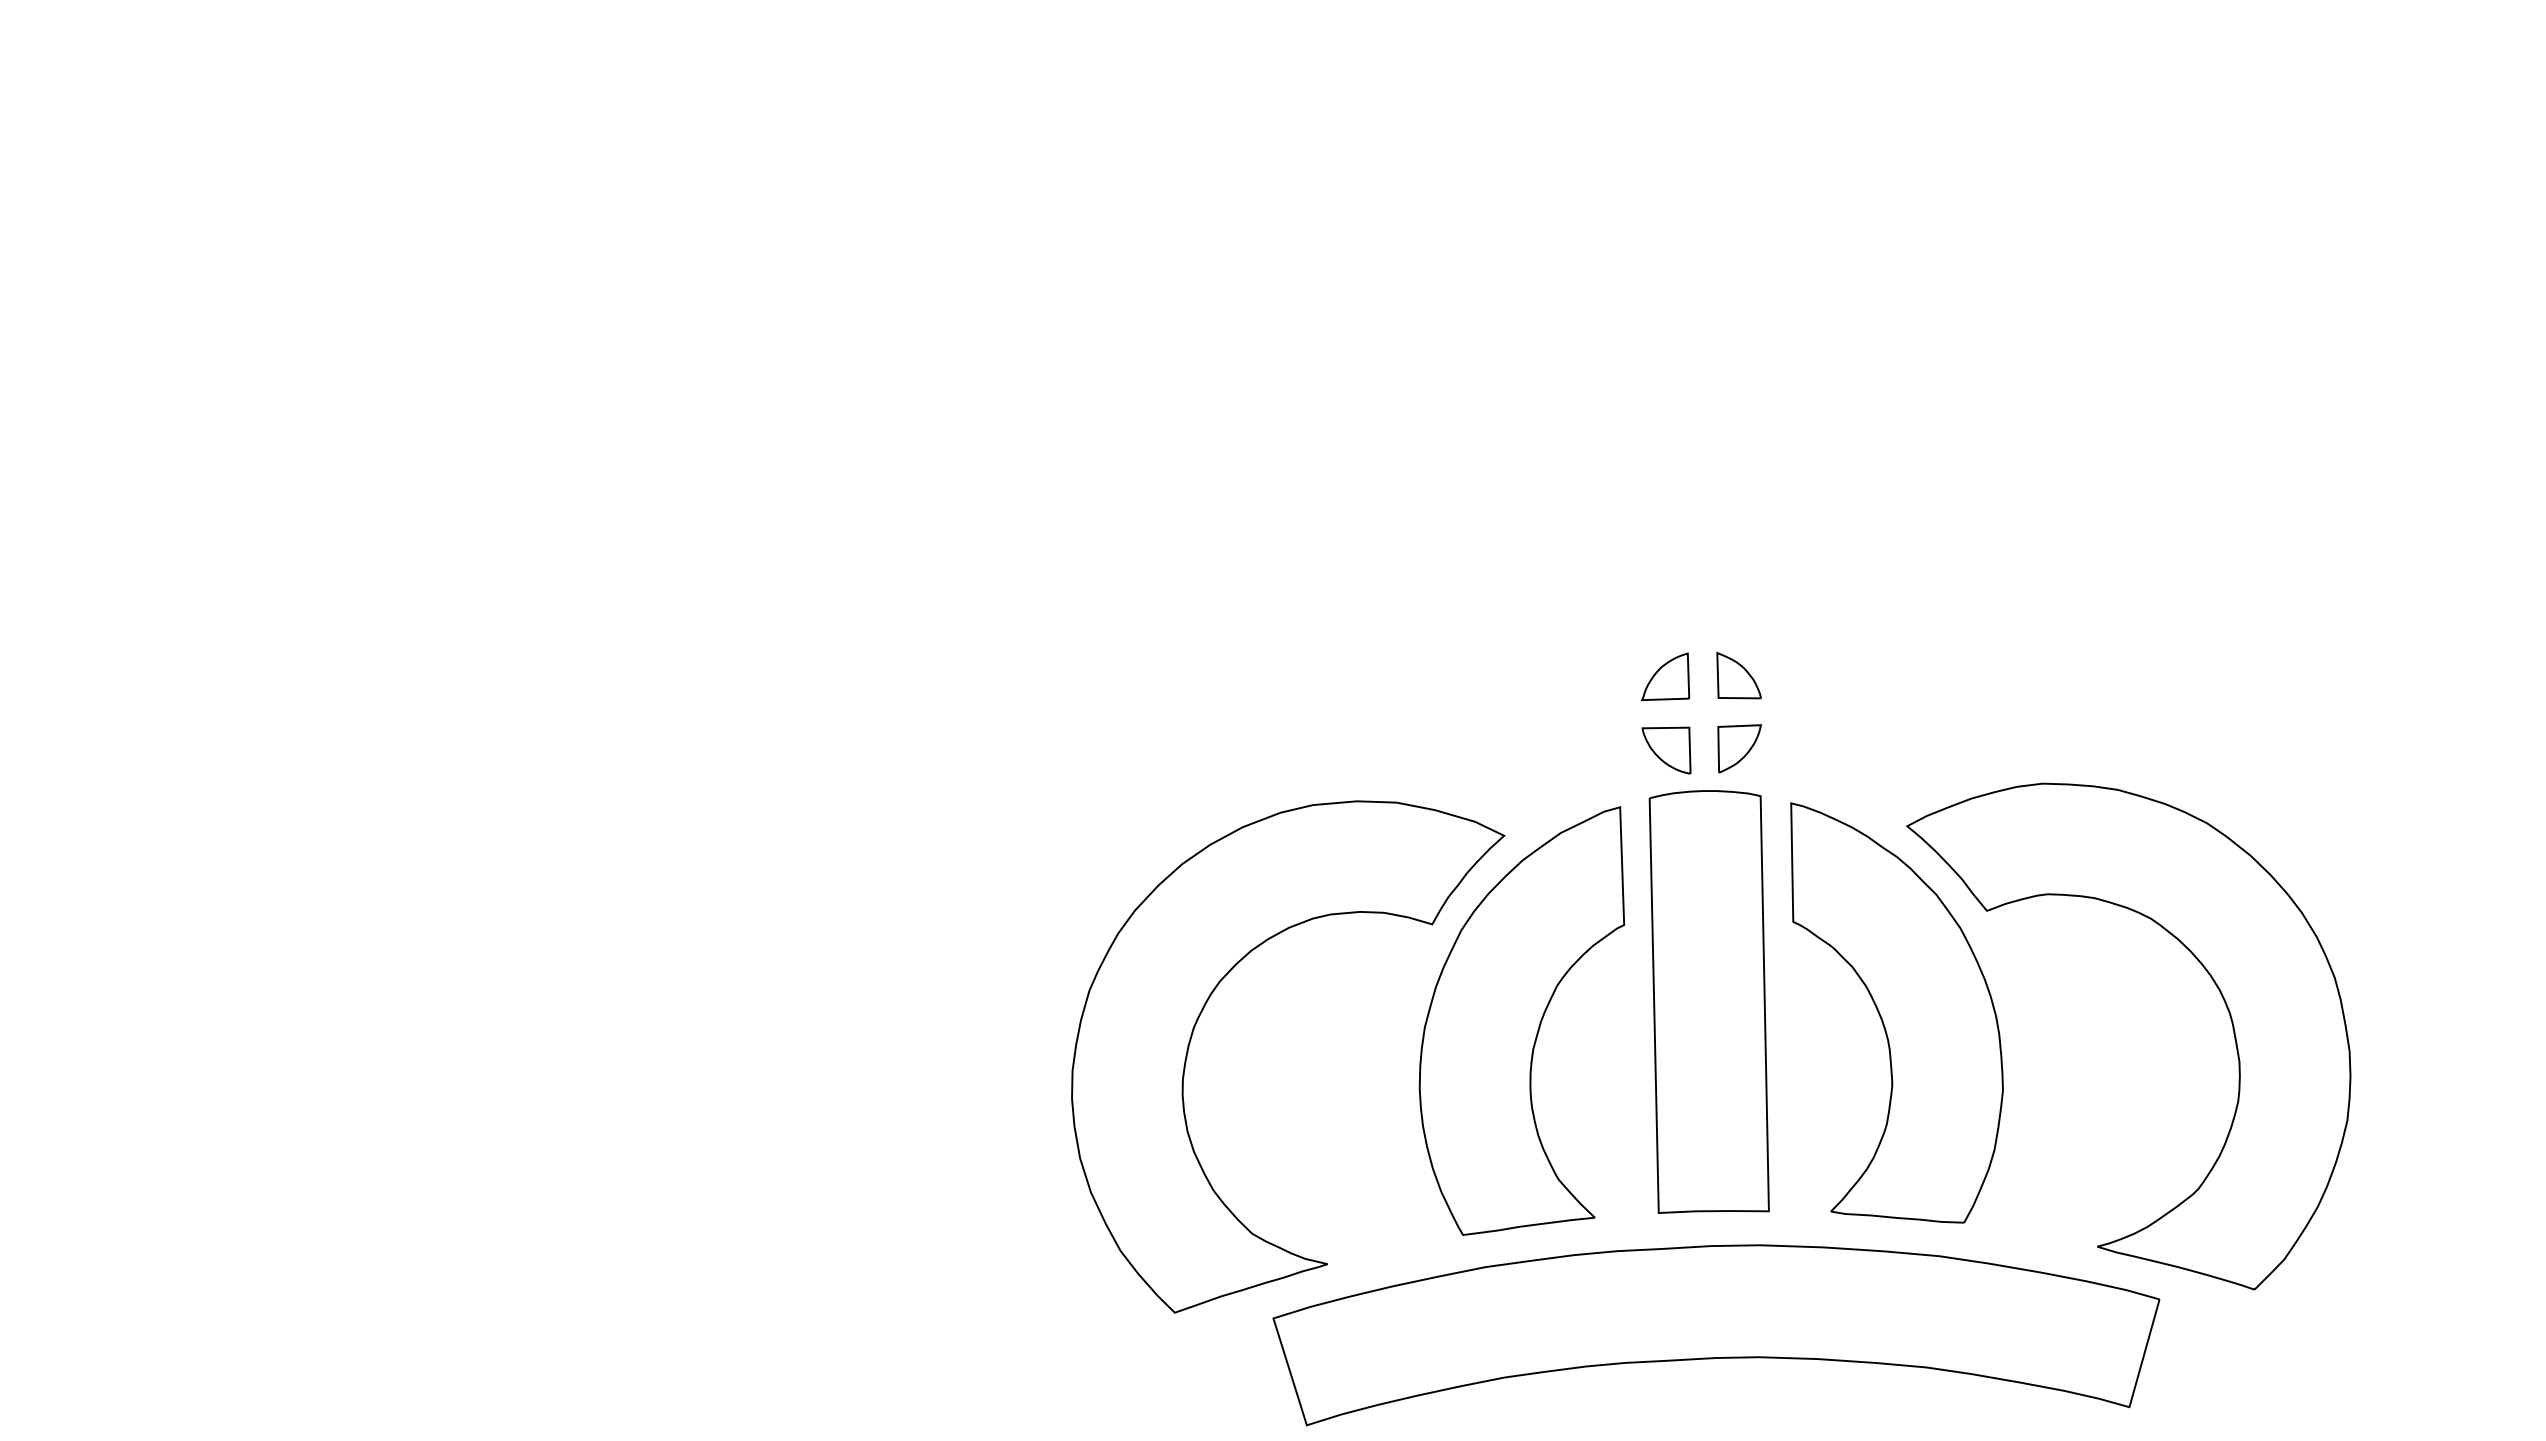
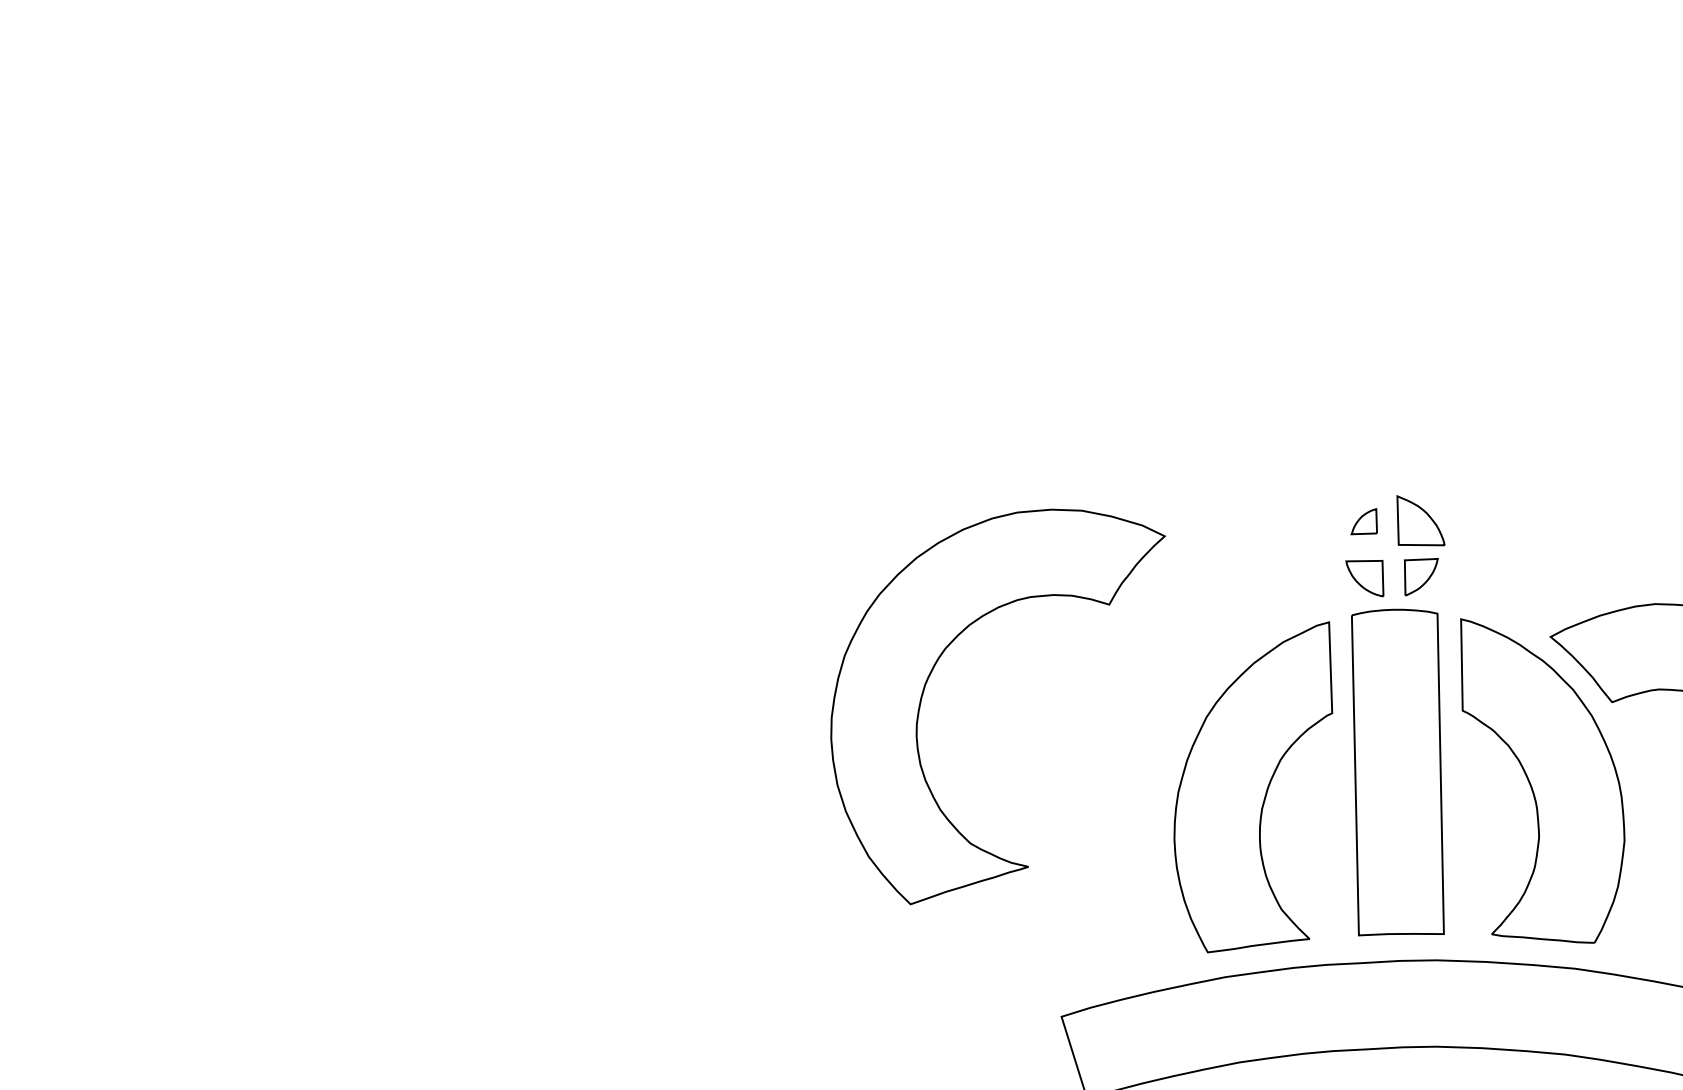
part: (1738, 675) -> (1420, 520), size x1.4
part: (1665, 676) -> (1364, 521), size x0.7
part: (1202, 1012) -> (931, 672), moved

